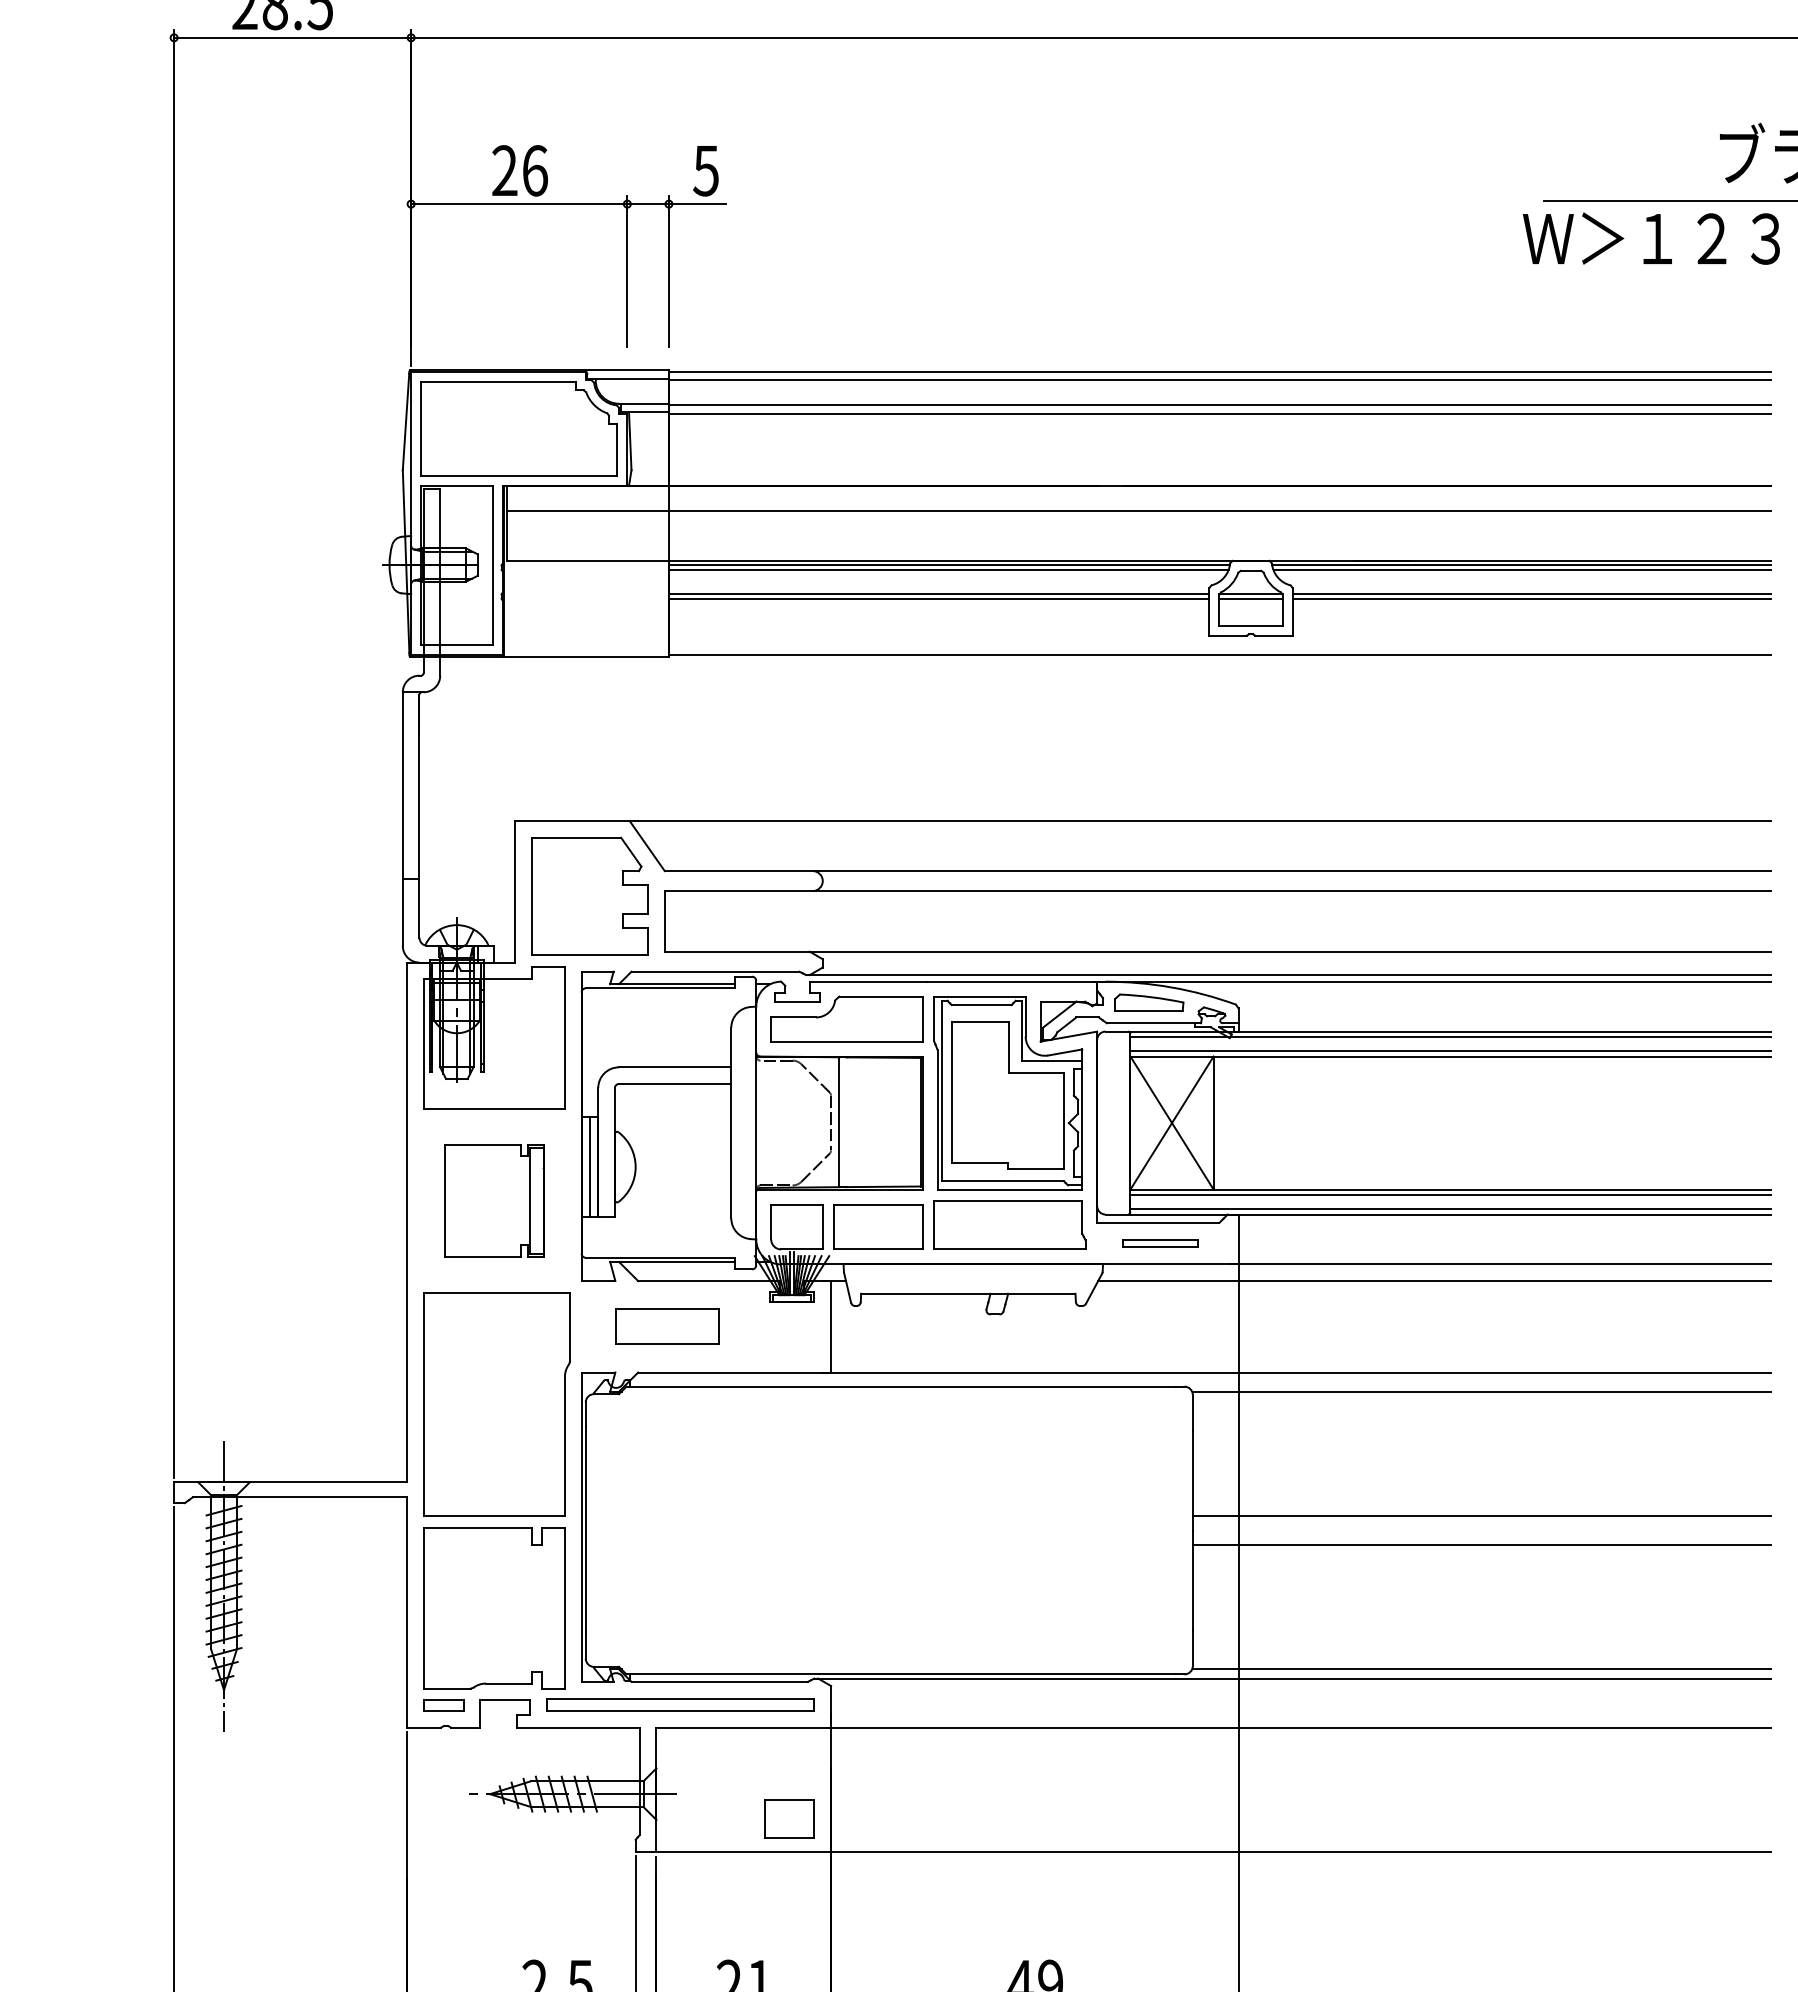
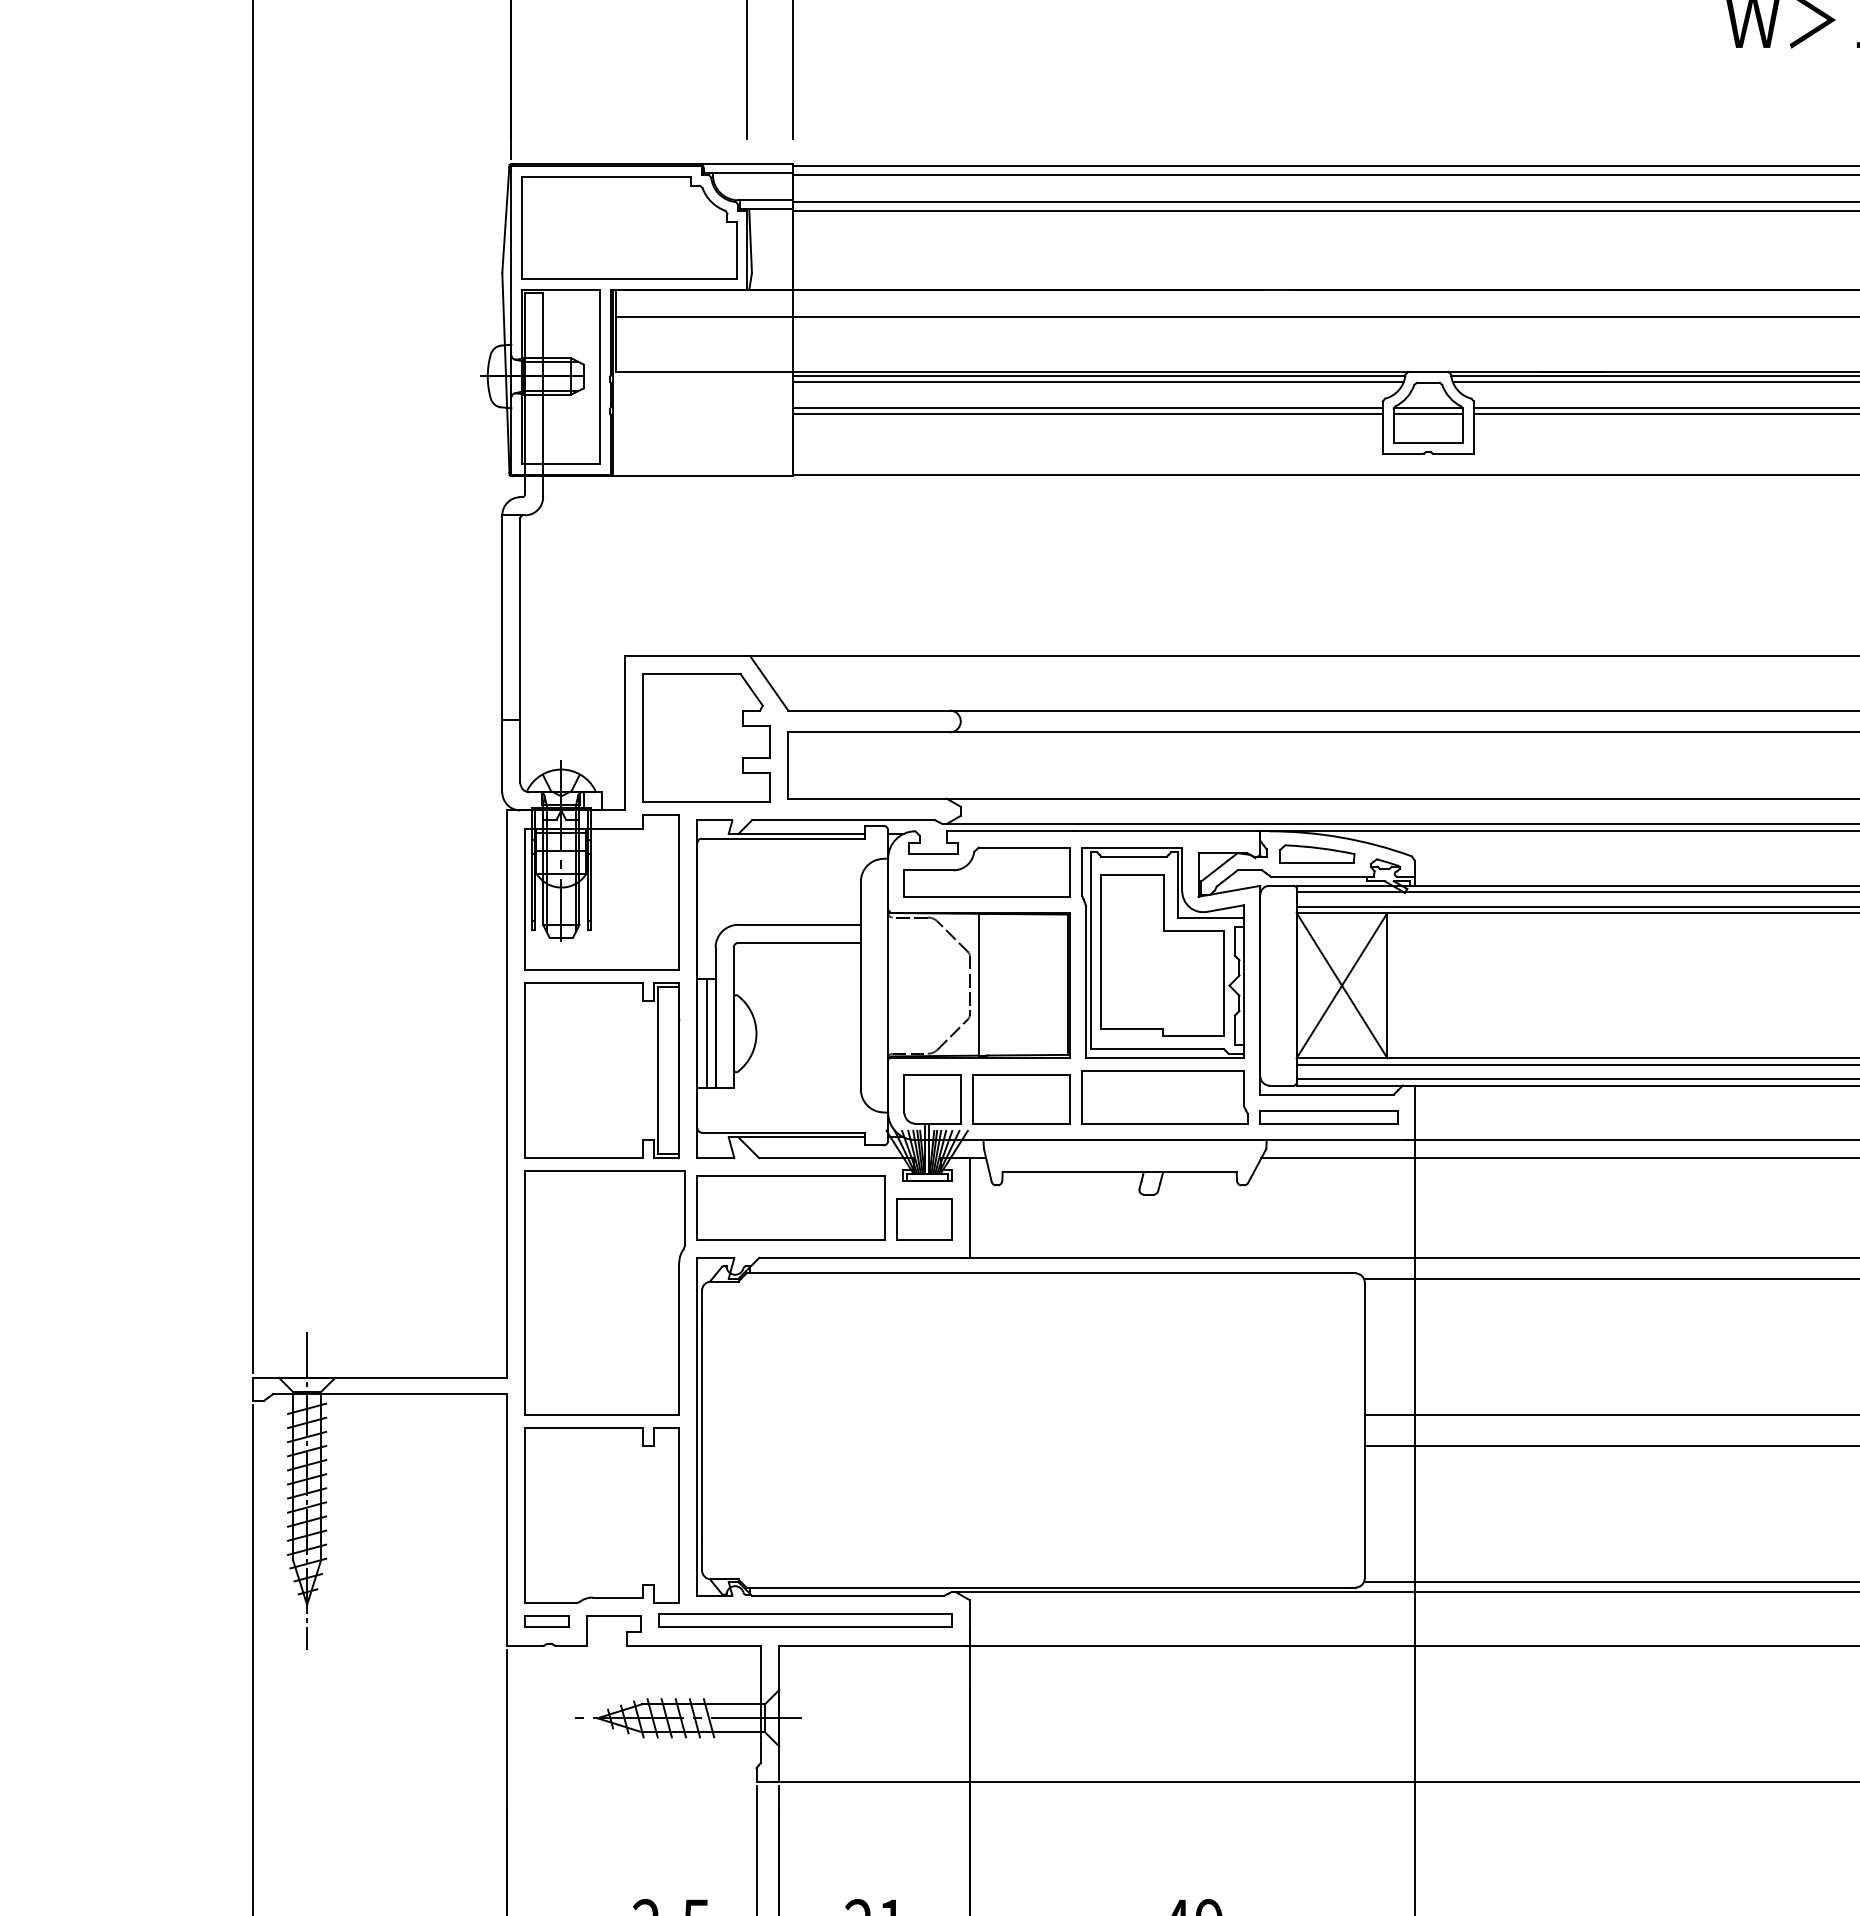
part: (494, 1200) -> (602, 1070), size x1.43
part: (1160, 1243) -> (1329, 1117), size x1.67
part: (667, 1326) -> (791, 1207), size x1.67
part: (789, 1818) -> (924, 1218), moved

